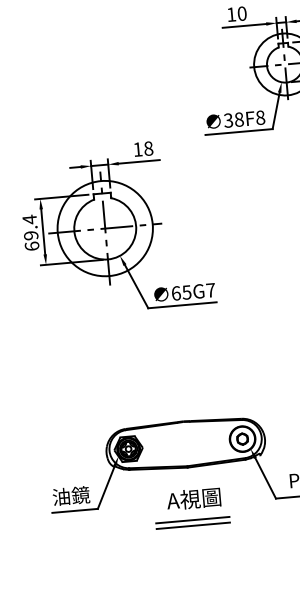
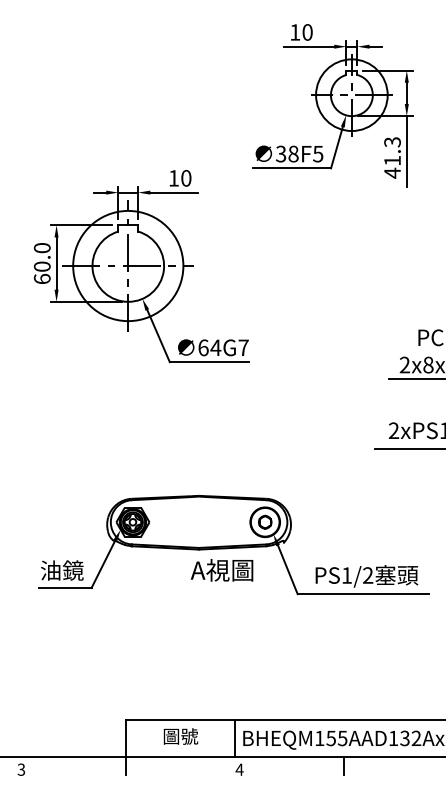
text: (260, 117) -> (318, 153), 38F8 -> 38F5
text: (148, 148) -> (186, 178), 18 -> 10
text: (29, 226) -> (41, 256), 69.4 -> 60.0
text: (186, 292) -> (215, 347), 65G7 -> 64G7
text: (193, 499) -> (221, 570), moved
line: (192, 520) -> (199, 610), removed
line: (193, 526) -> (199, 617), removed

